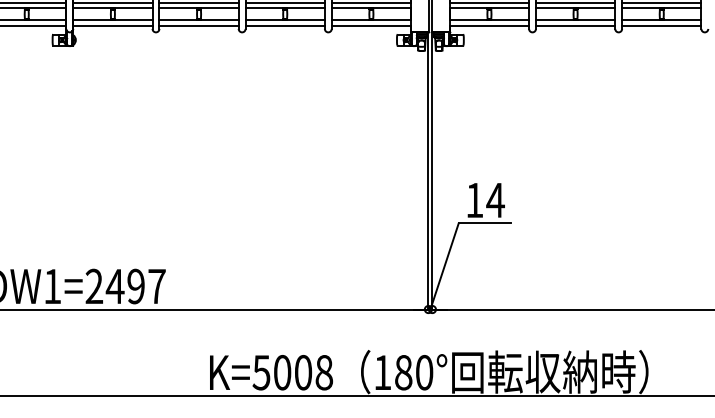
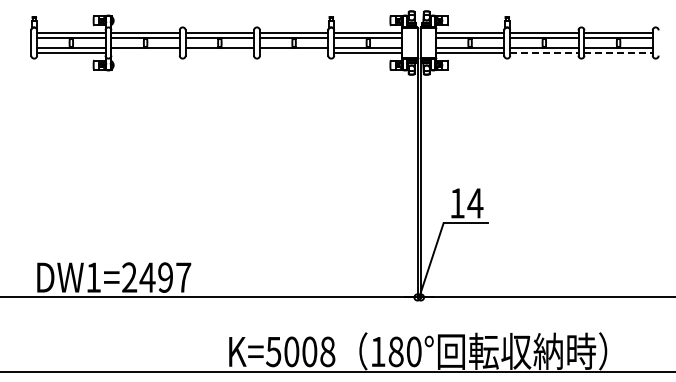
line: (112, 26) -> (145, 53), removed
line: (198, 26) -> (219, 53), removed
line: (284, 26) -> (293, 53), removed
line: (575, 26) -> (544, 53), solid -> dashed
line: (662, 26) -> (619, 53), solid -> dashed

